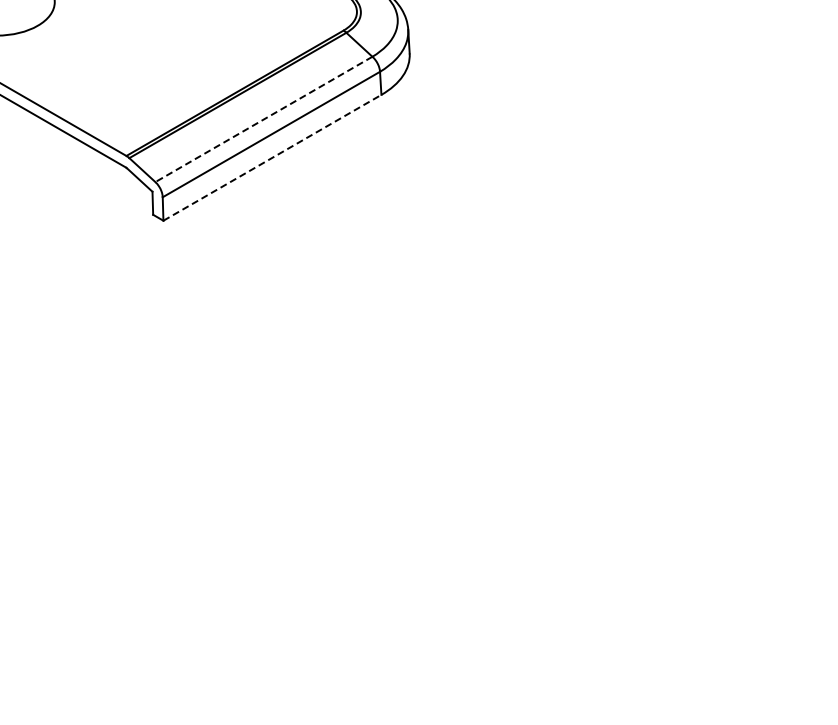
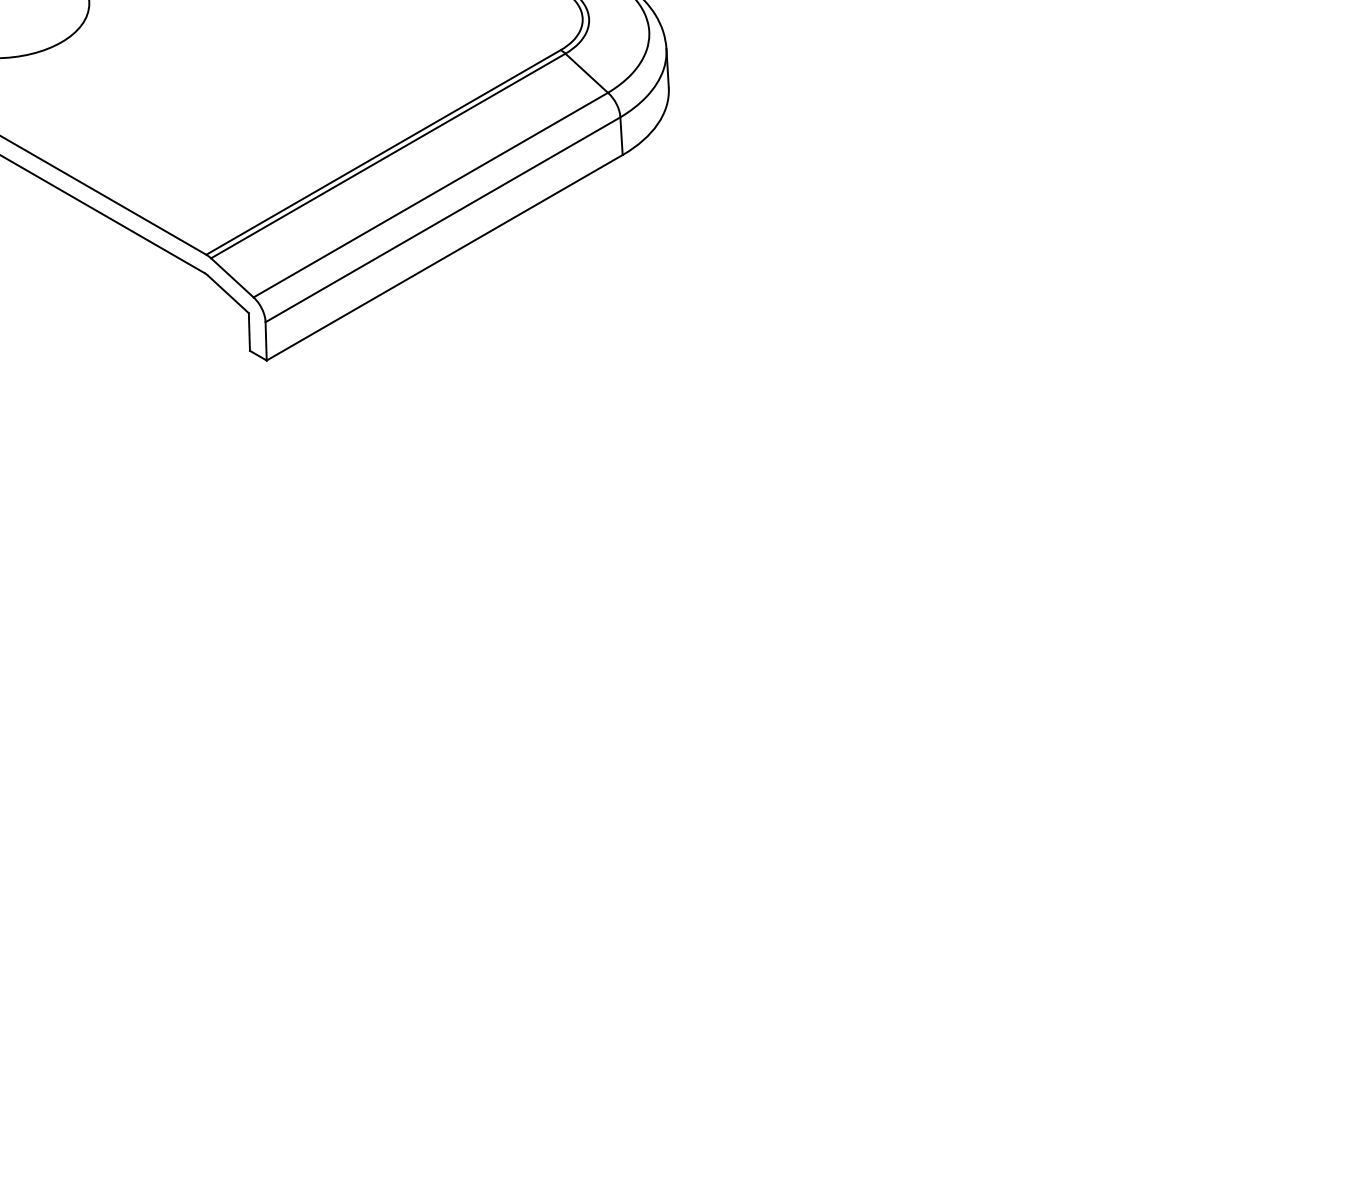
line: (263, 119) -> (430, 195), dashed -> solid
line: (272, 157) -> (444, 257), dashed -> solid

